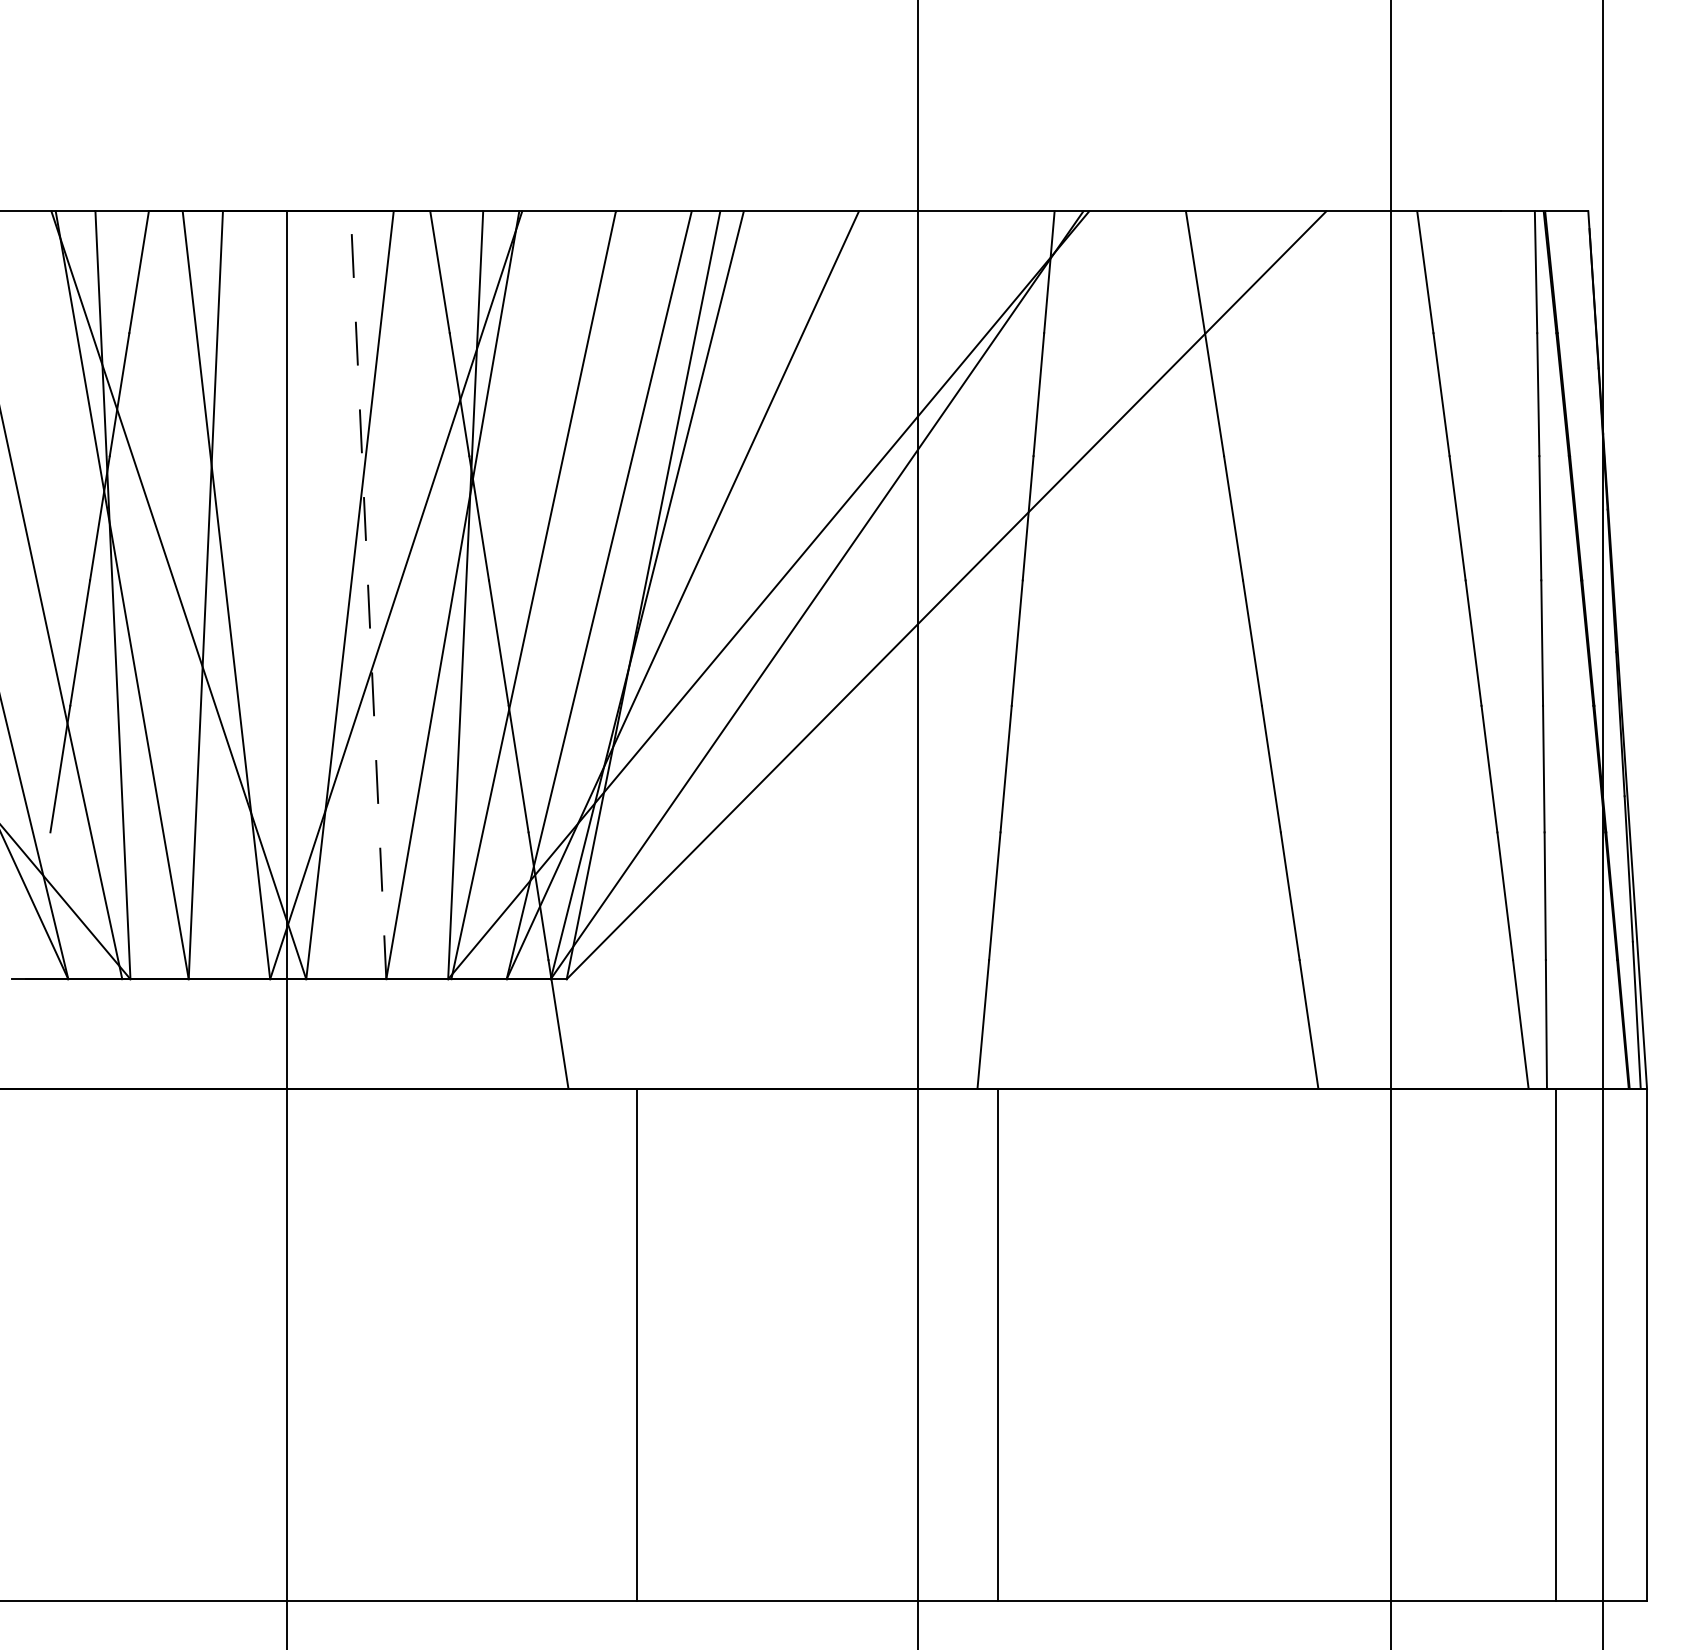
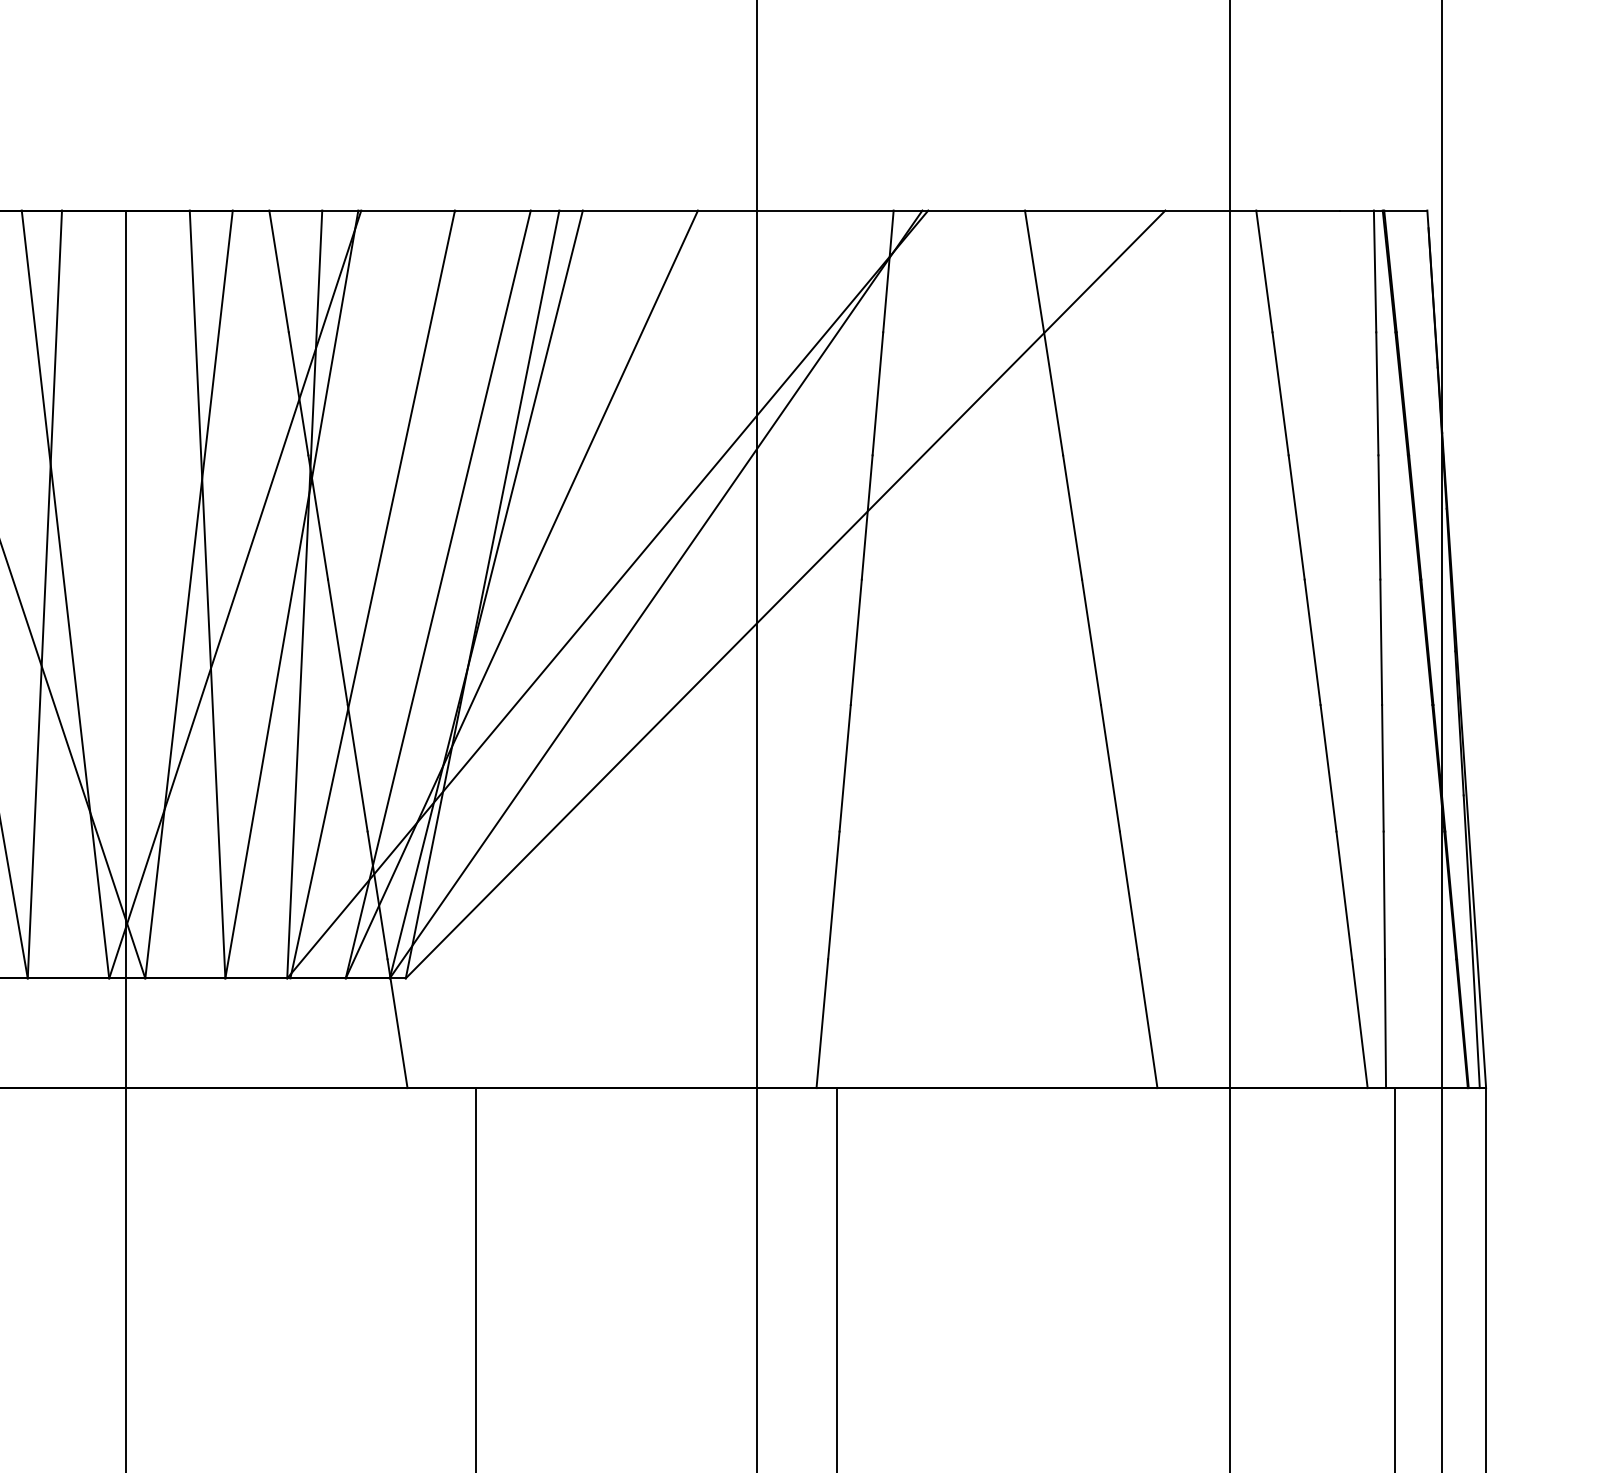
line: (368, 594) -> (207, 593), dashed -> solid

